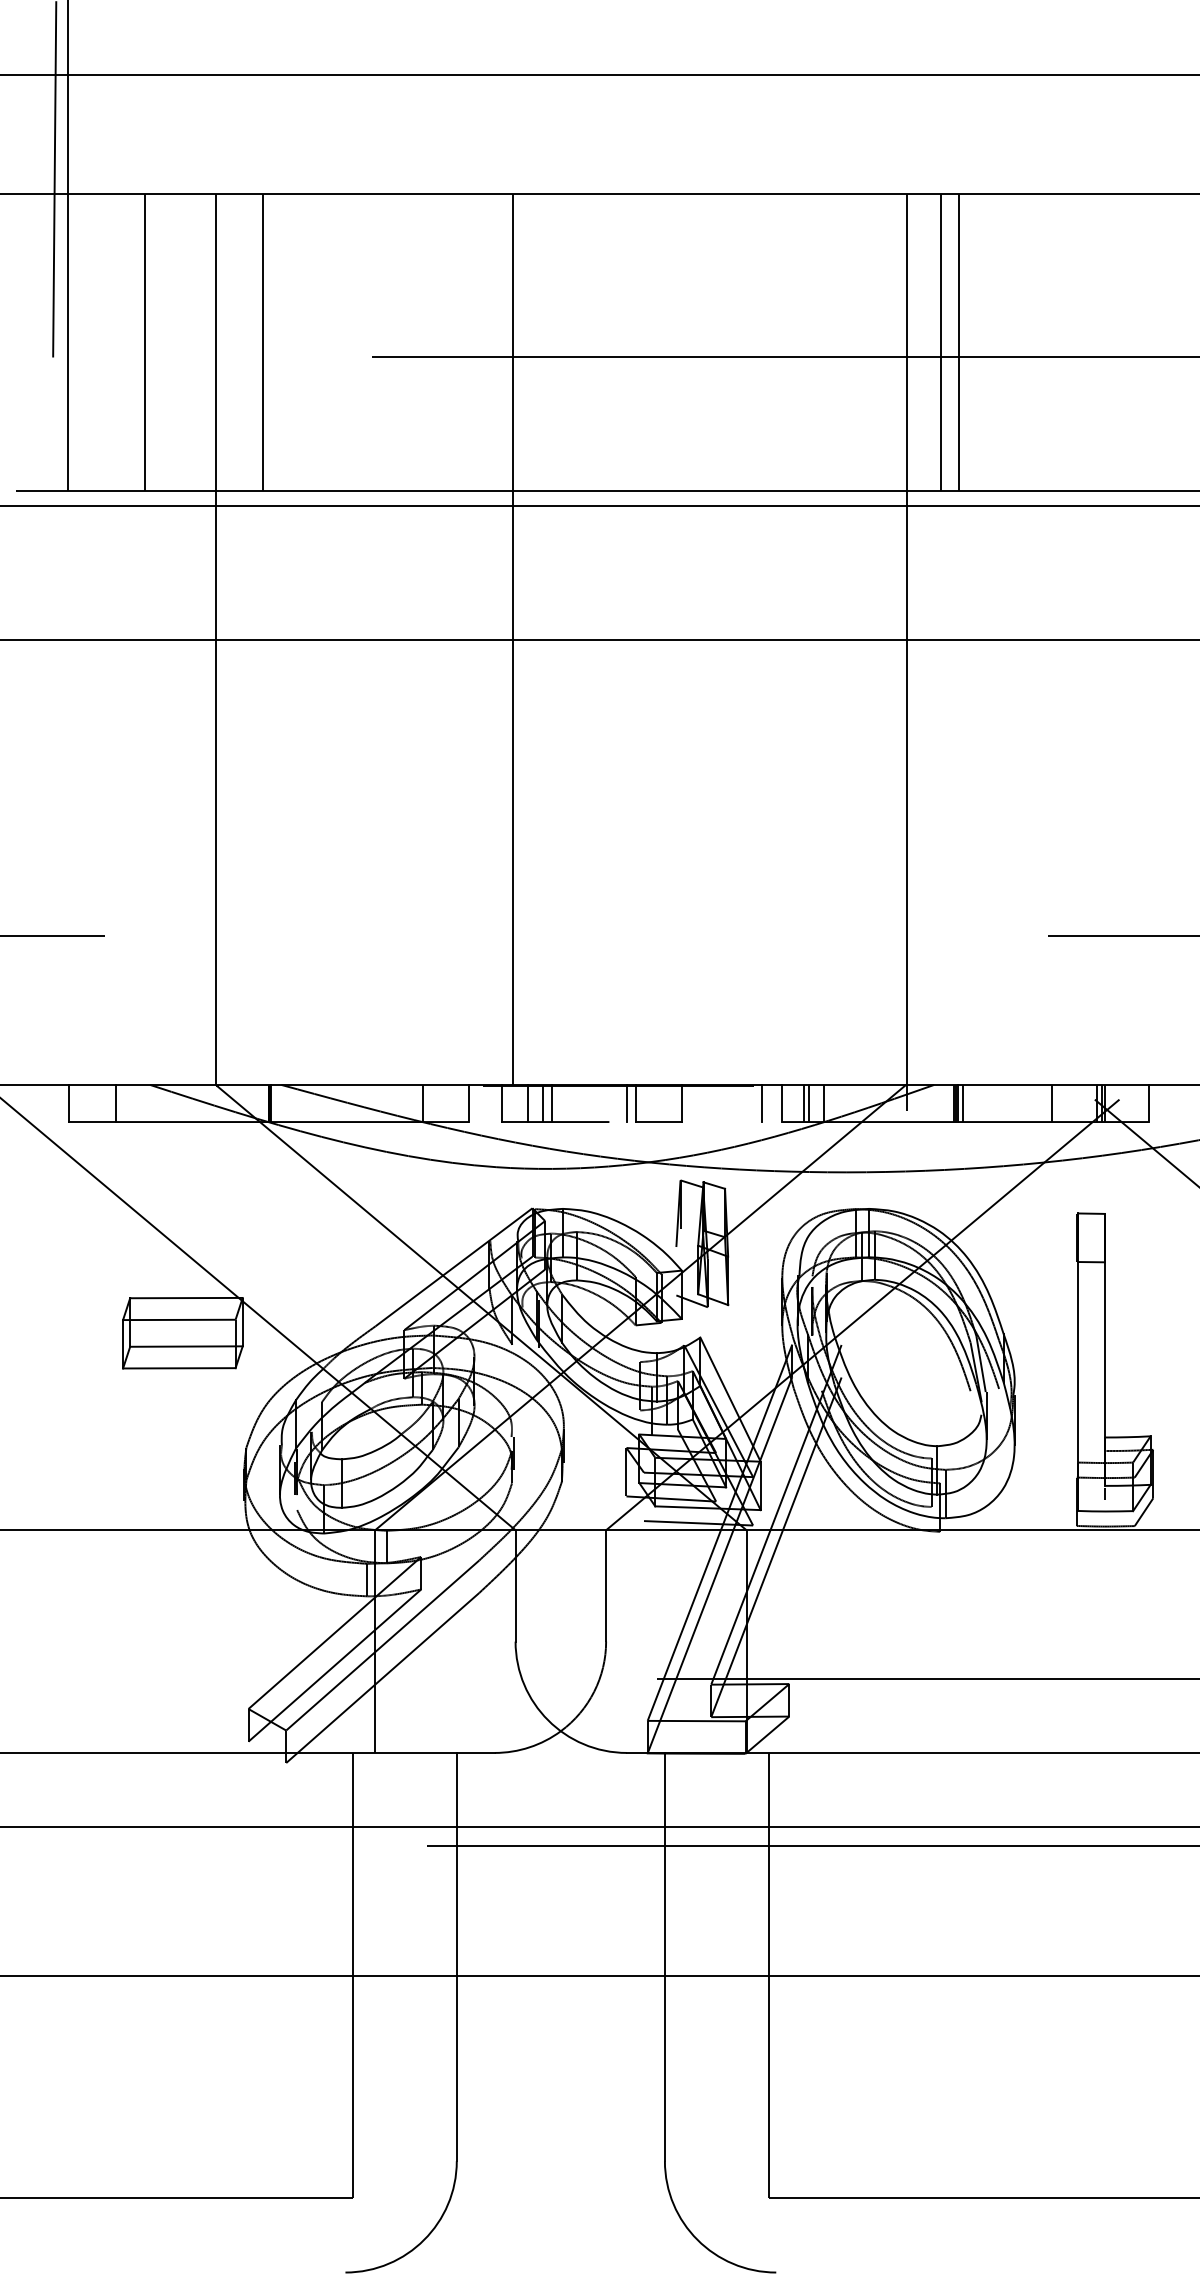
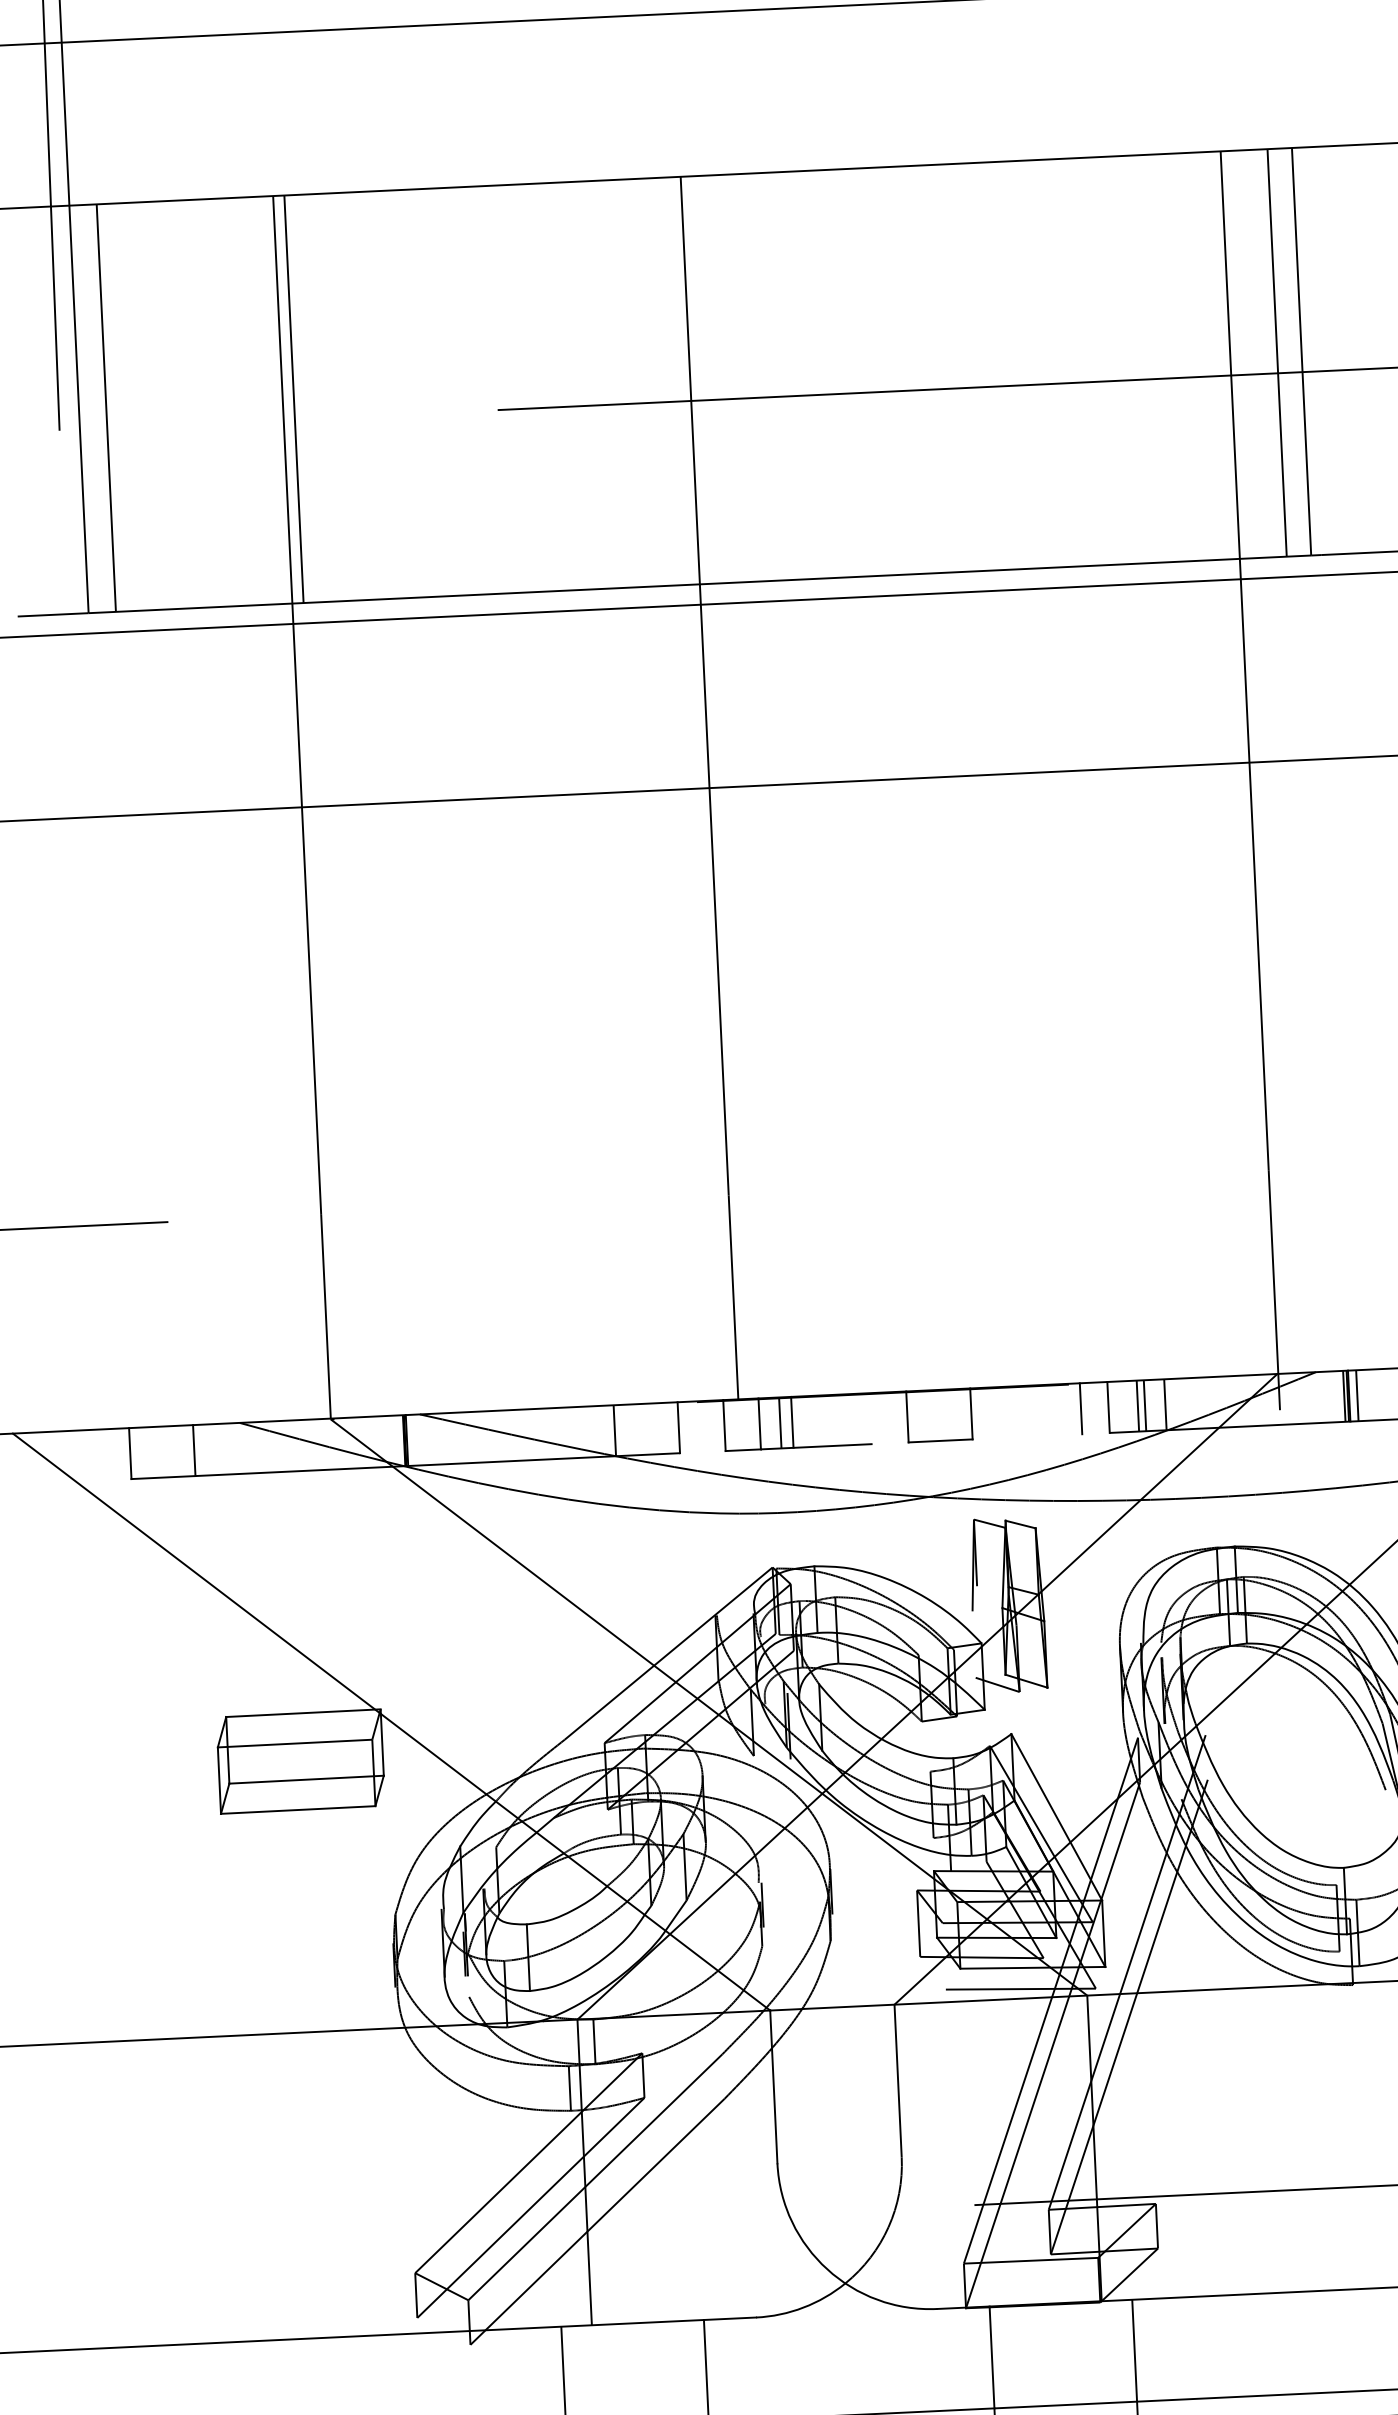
line: (144, 342) -> (105, 407), moved
line: (262, 342) -> (293, 399), moved
line: (627, 1103) -> (896, 1417), removed

